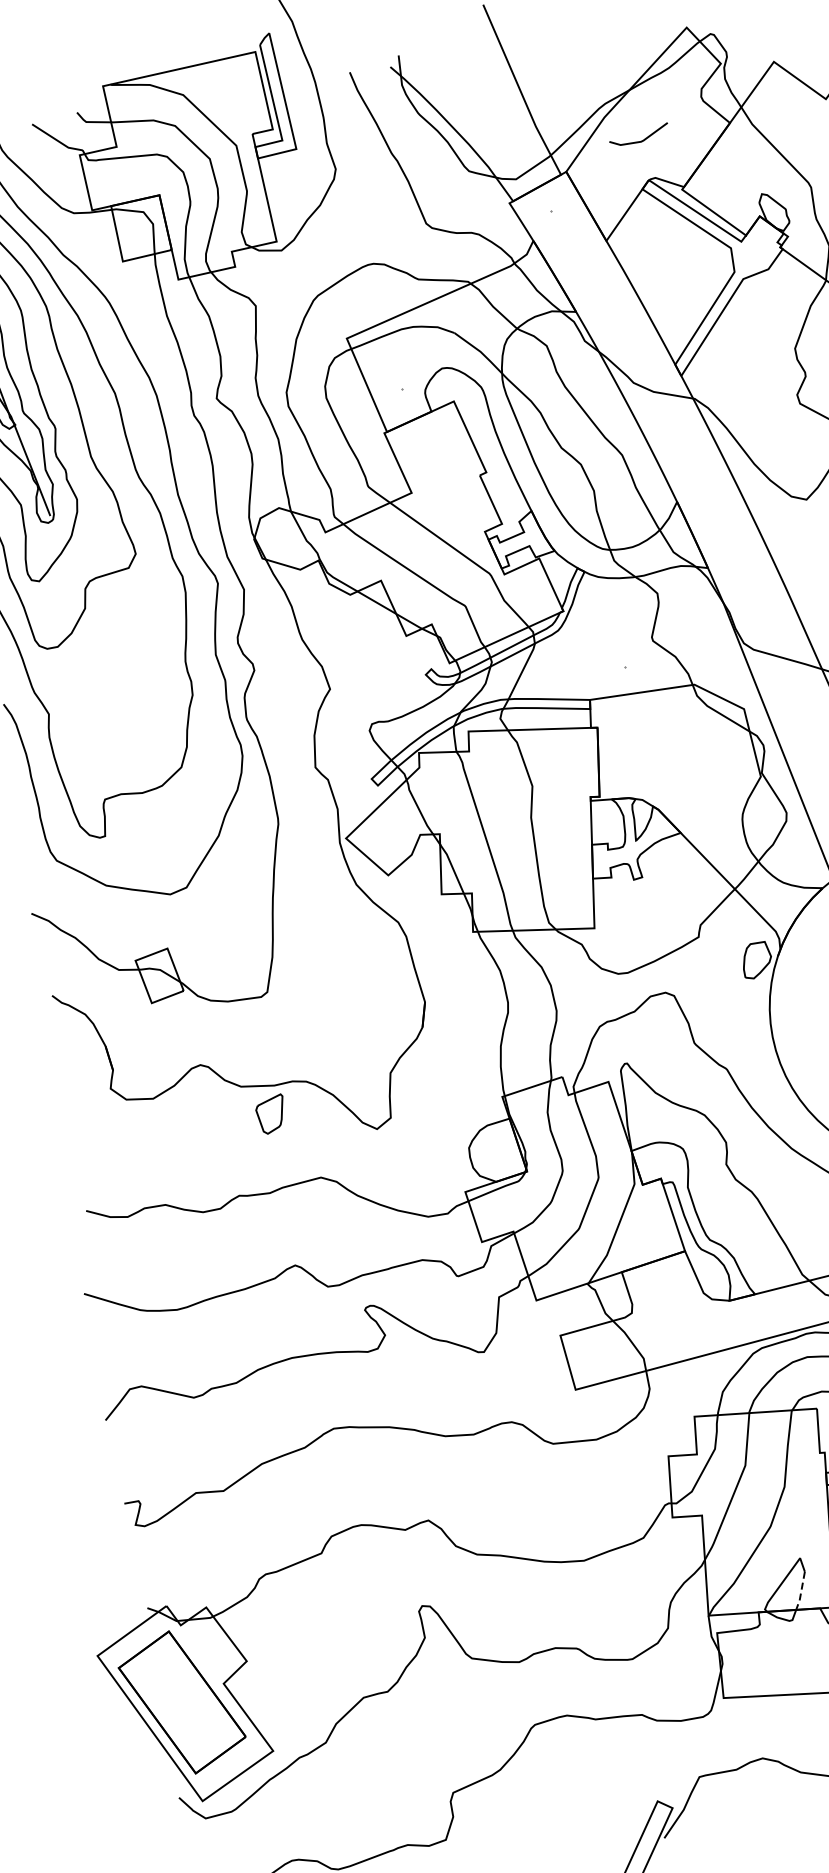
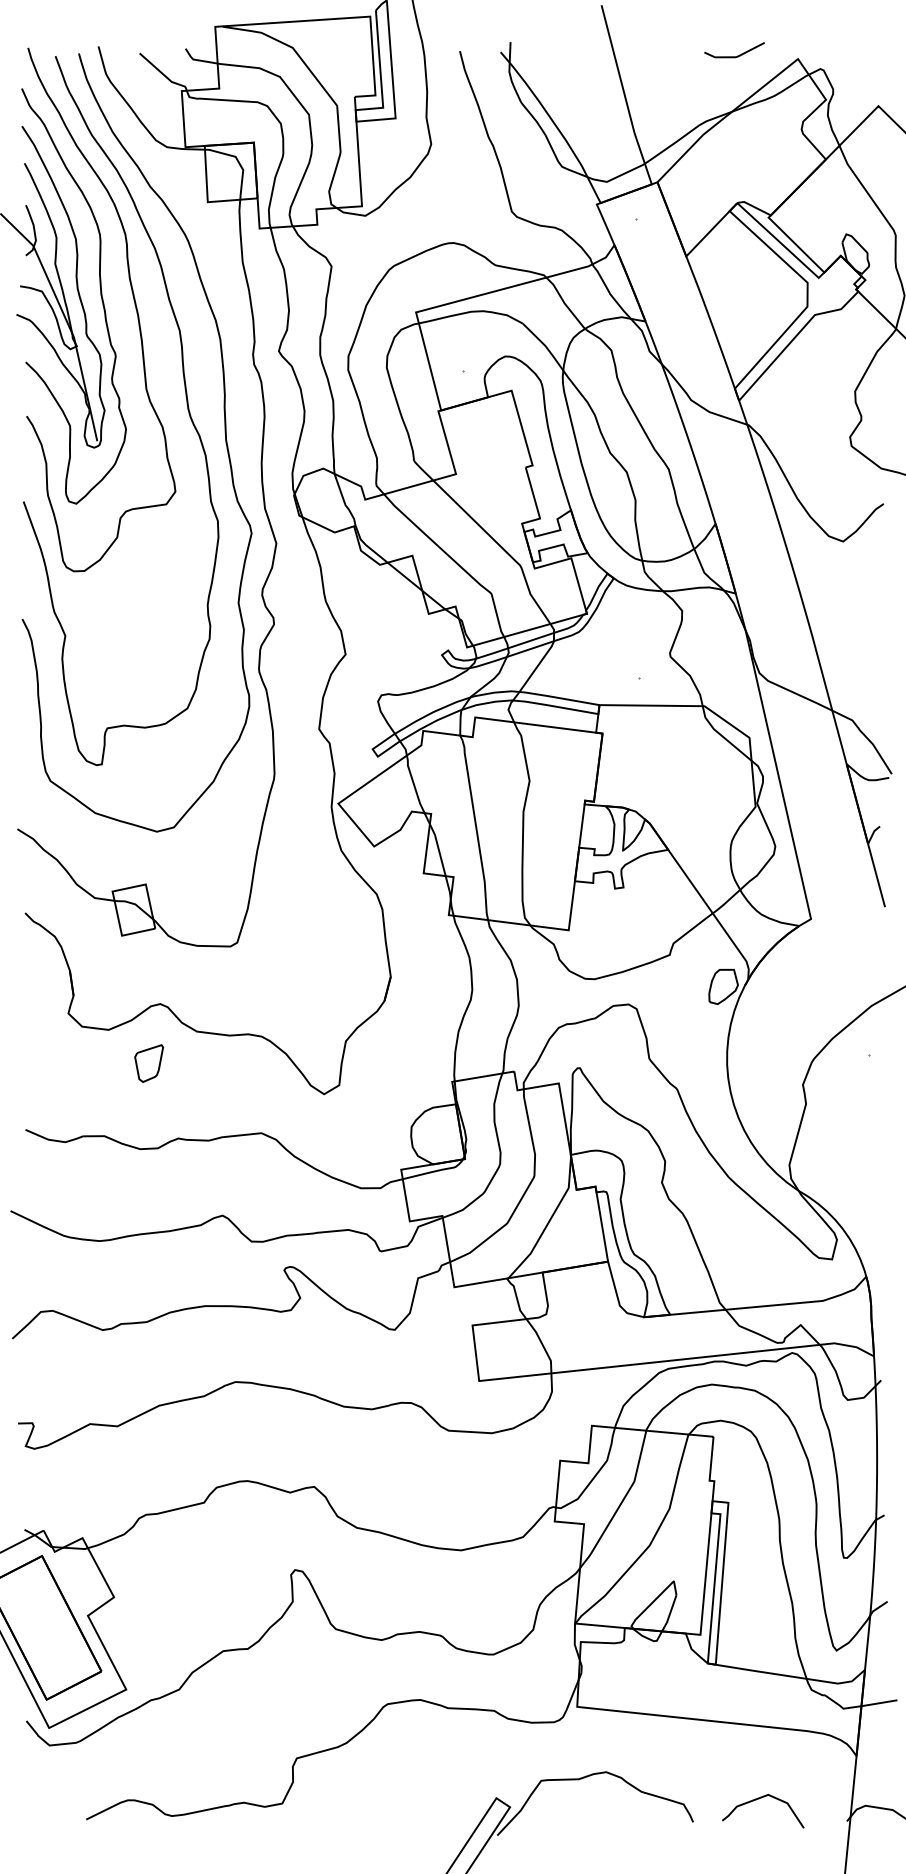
line: (642, 139) -> (737, 55), moved
part: (270, 1114) -> (148, 1063), moved
line: (801, 1592) -> (669, 1615), dashed -> solid

